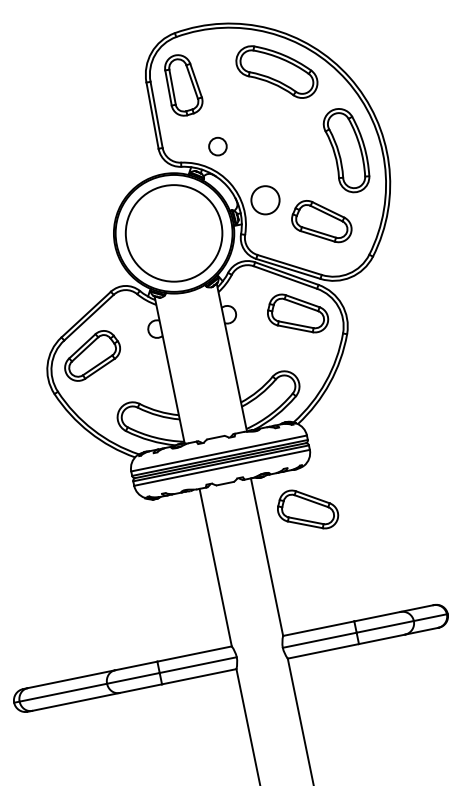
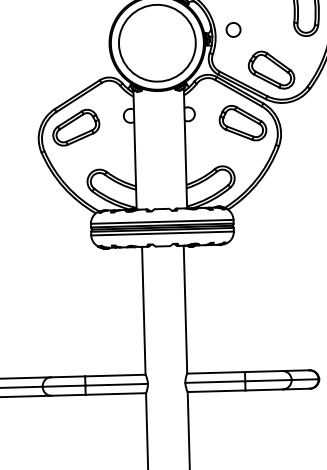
circle: (265, 200) -> (233, 30), size x0.62
part: (321, 221) -> (271, 69), moved
part: (308, 509) -> (224, 278), removed

